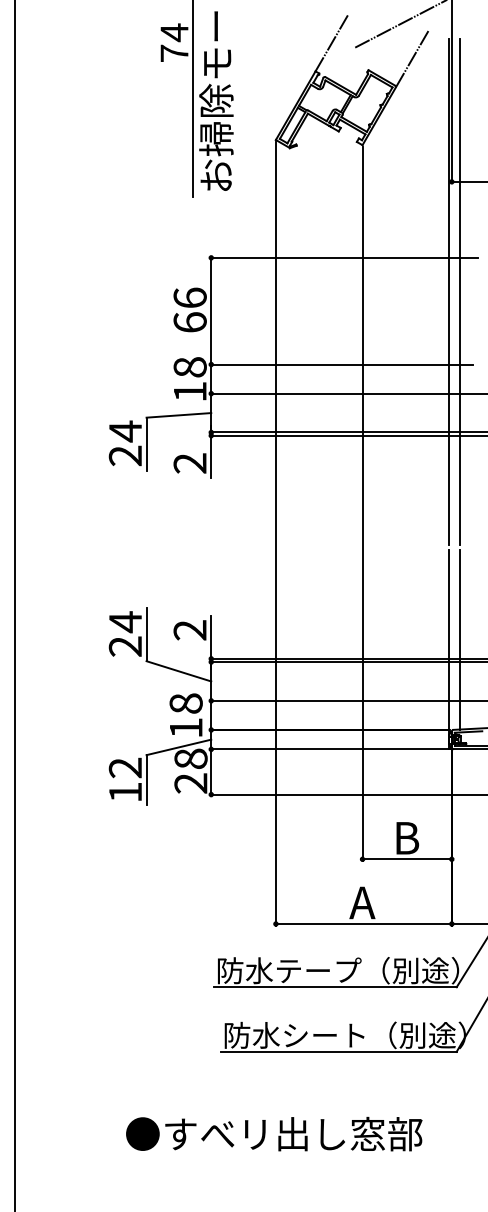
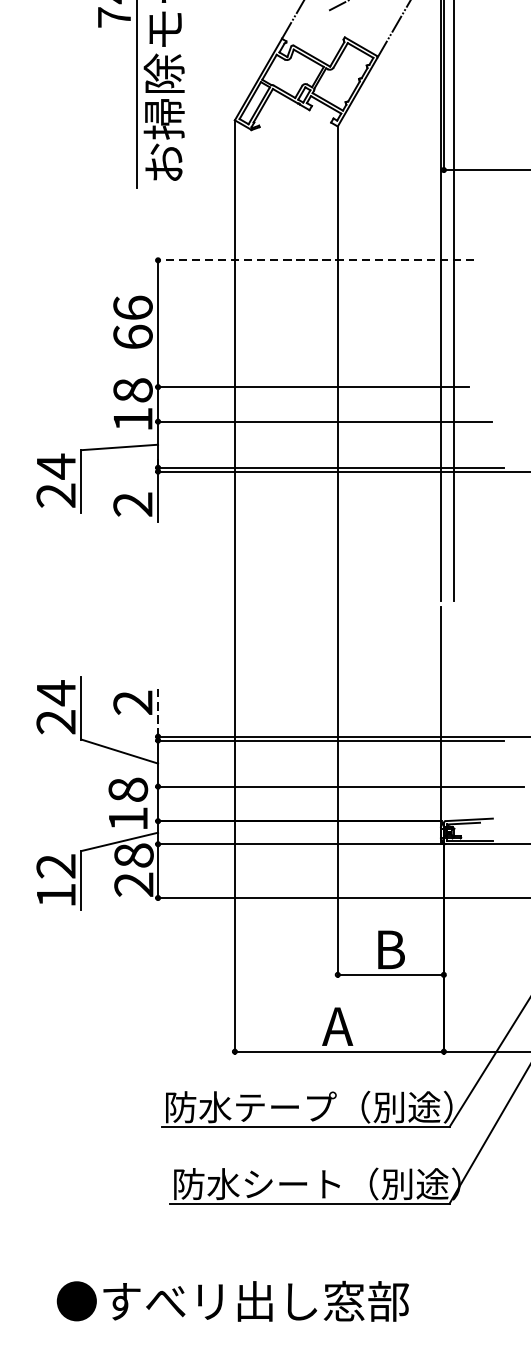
line: (343, 257) -> (315, 259), solid -> dashed
line: (211, 637) -> (158, 711), solid -> dashed
line: (460, 639) -> (454, 713), removed

